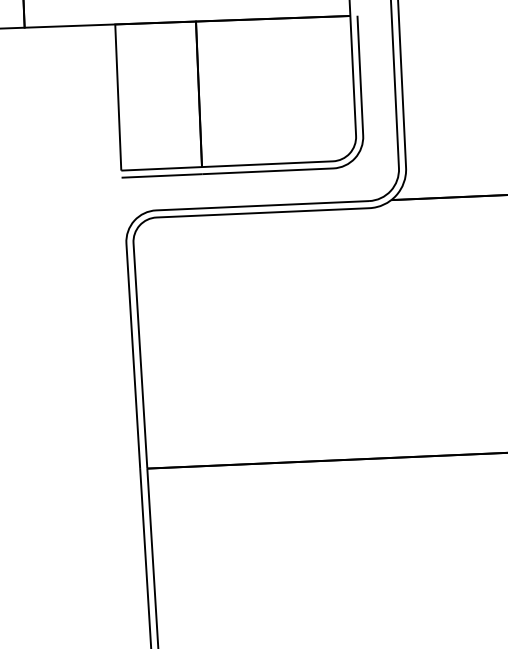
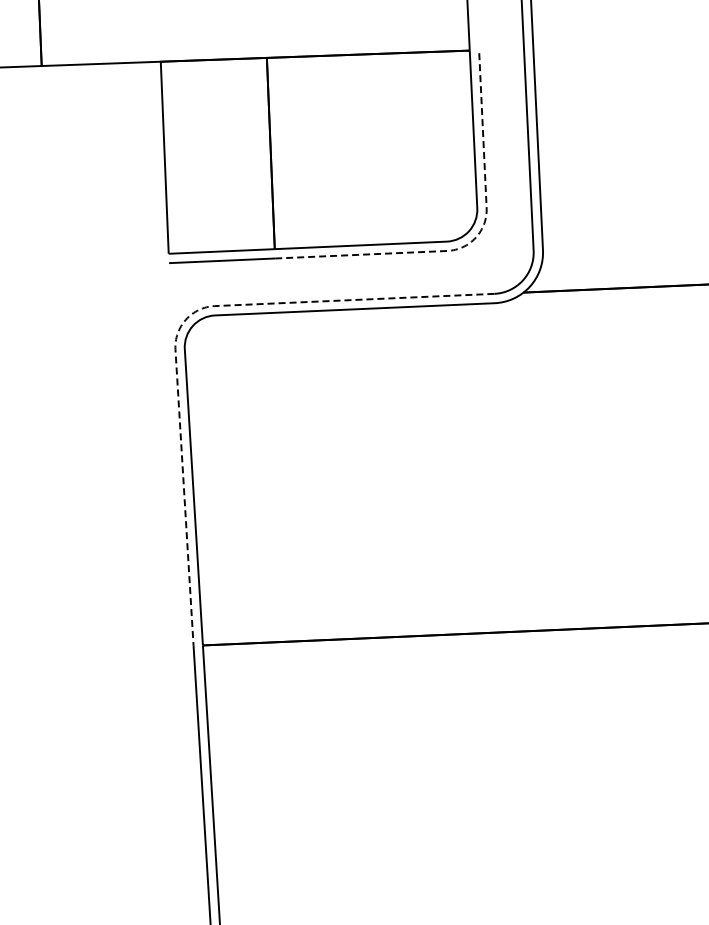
line: (351, 161) -> (471, 241), solid -> dashed
line: (131, 225) -> (181, 325), solid -> dashed

